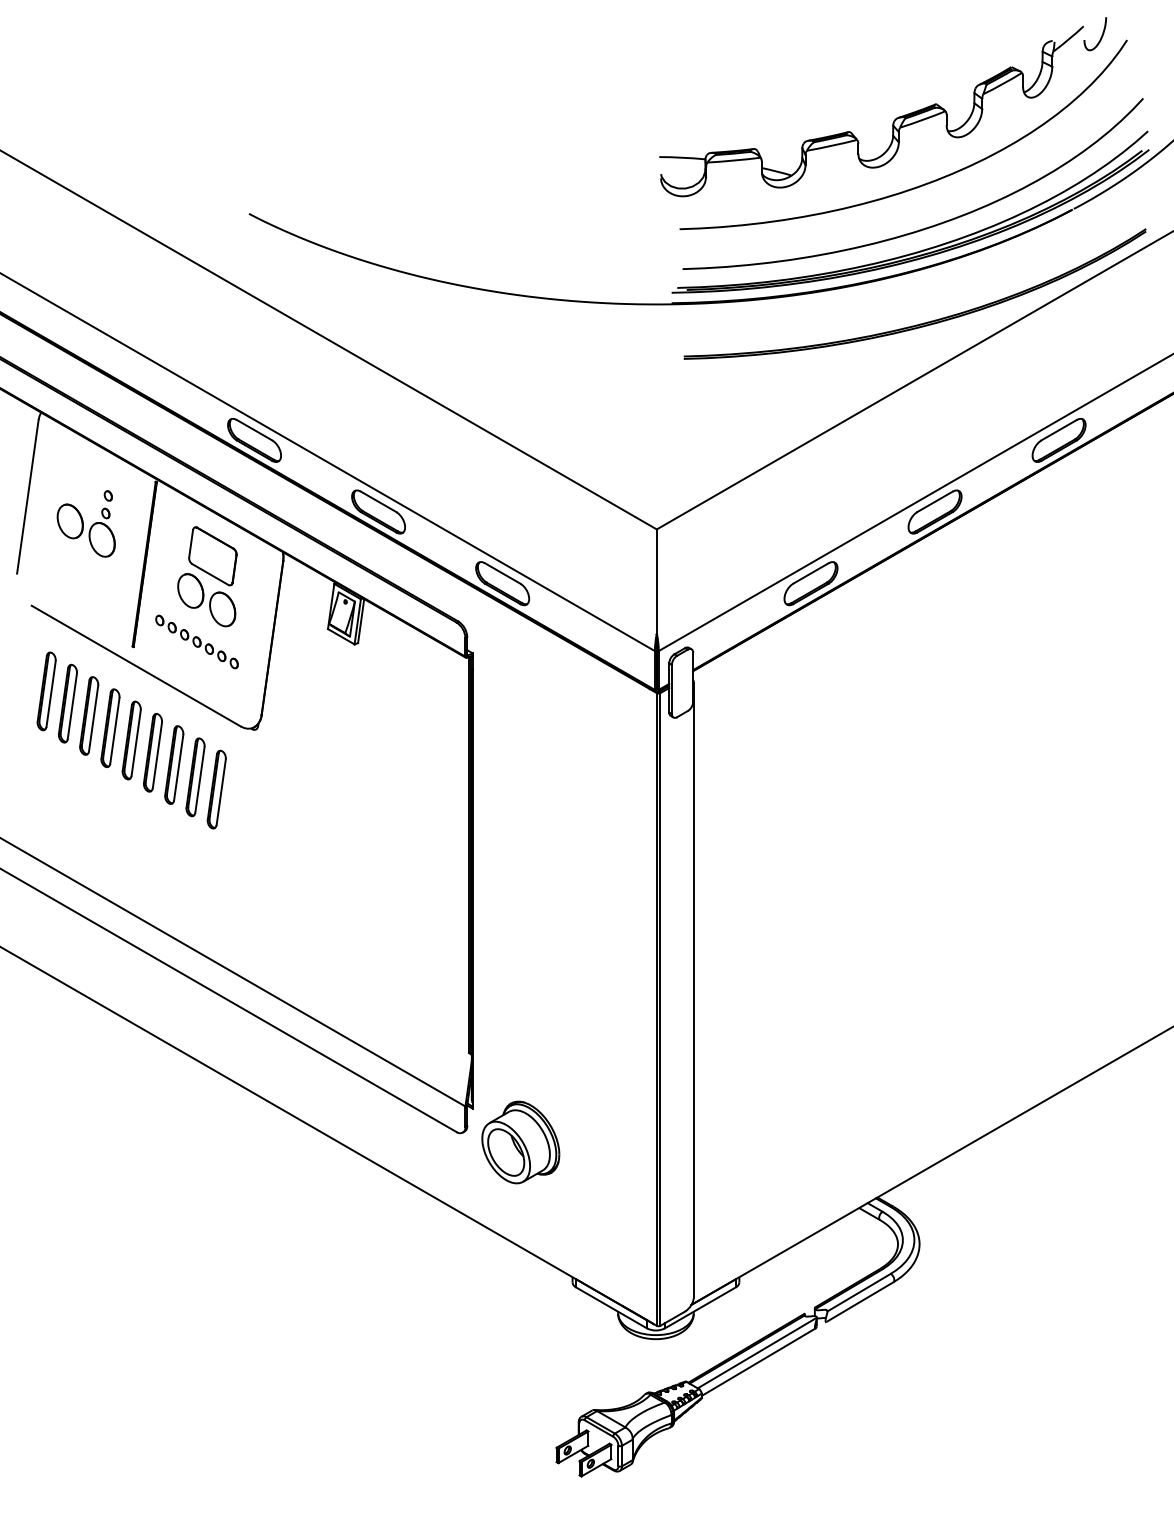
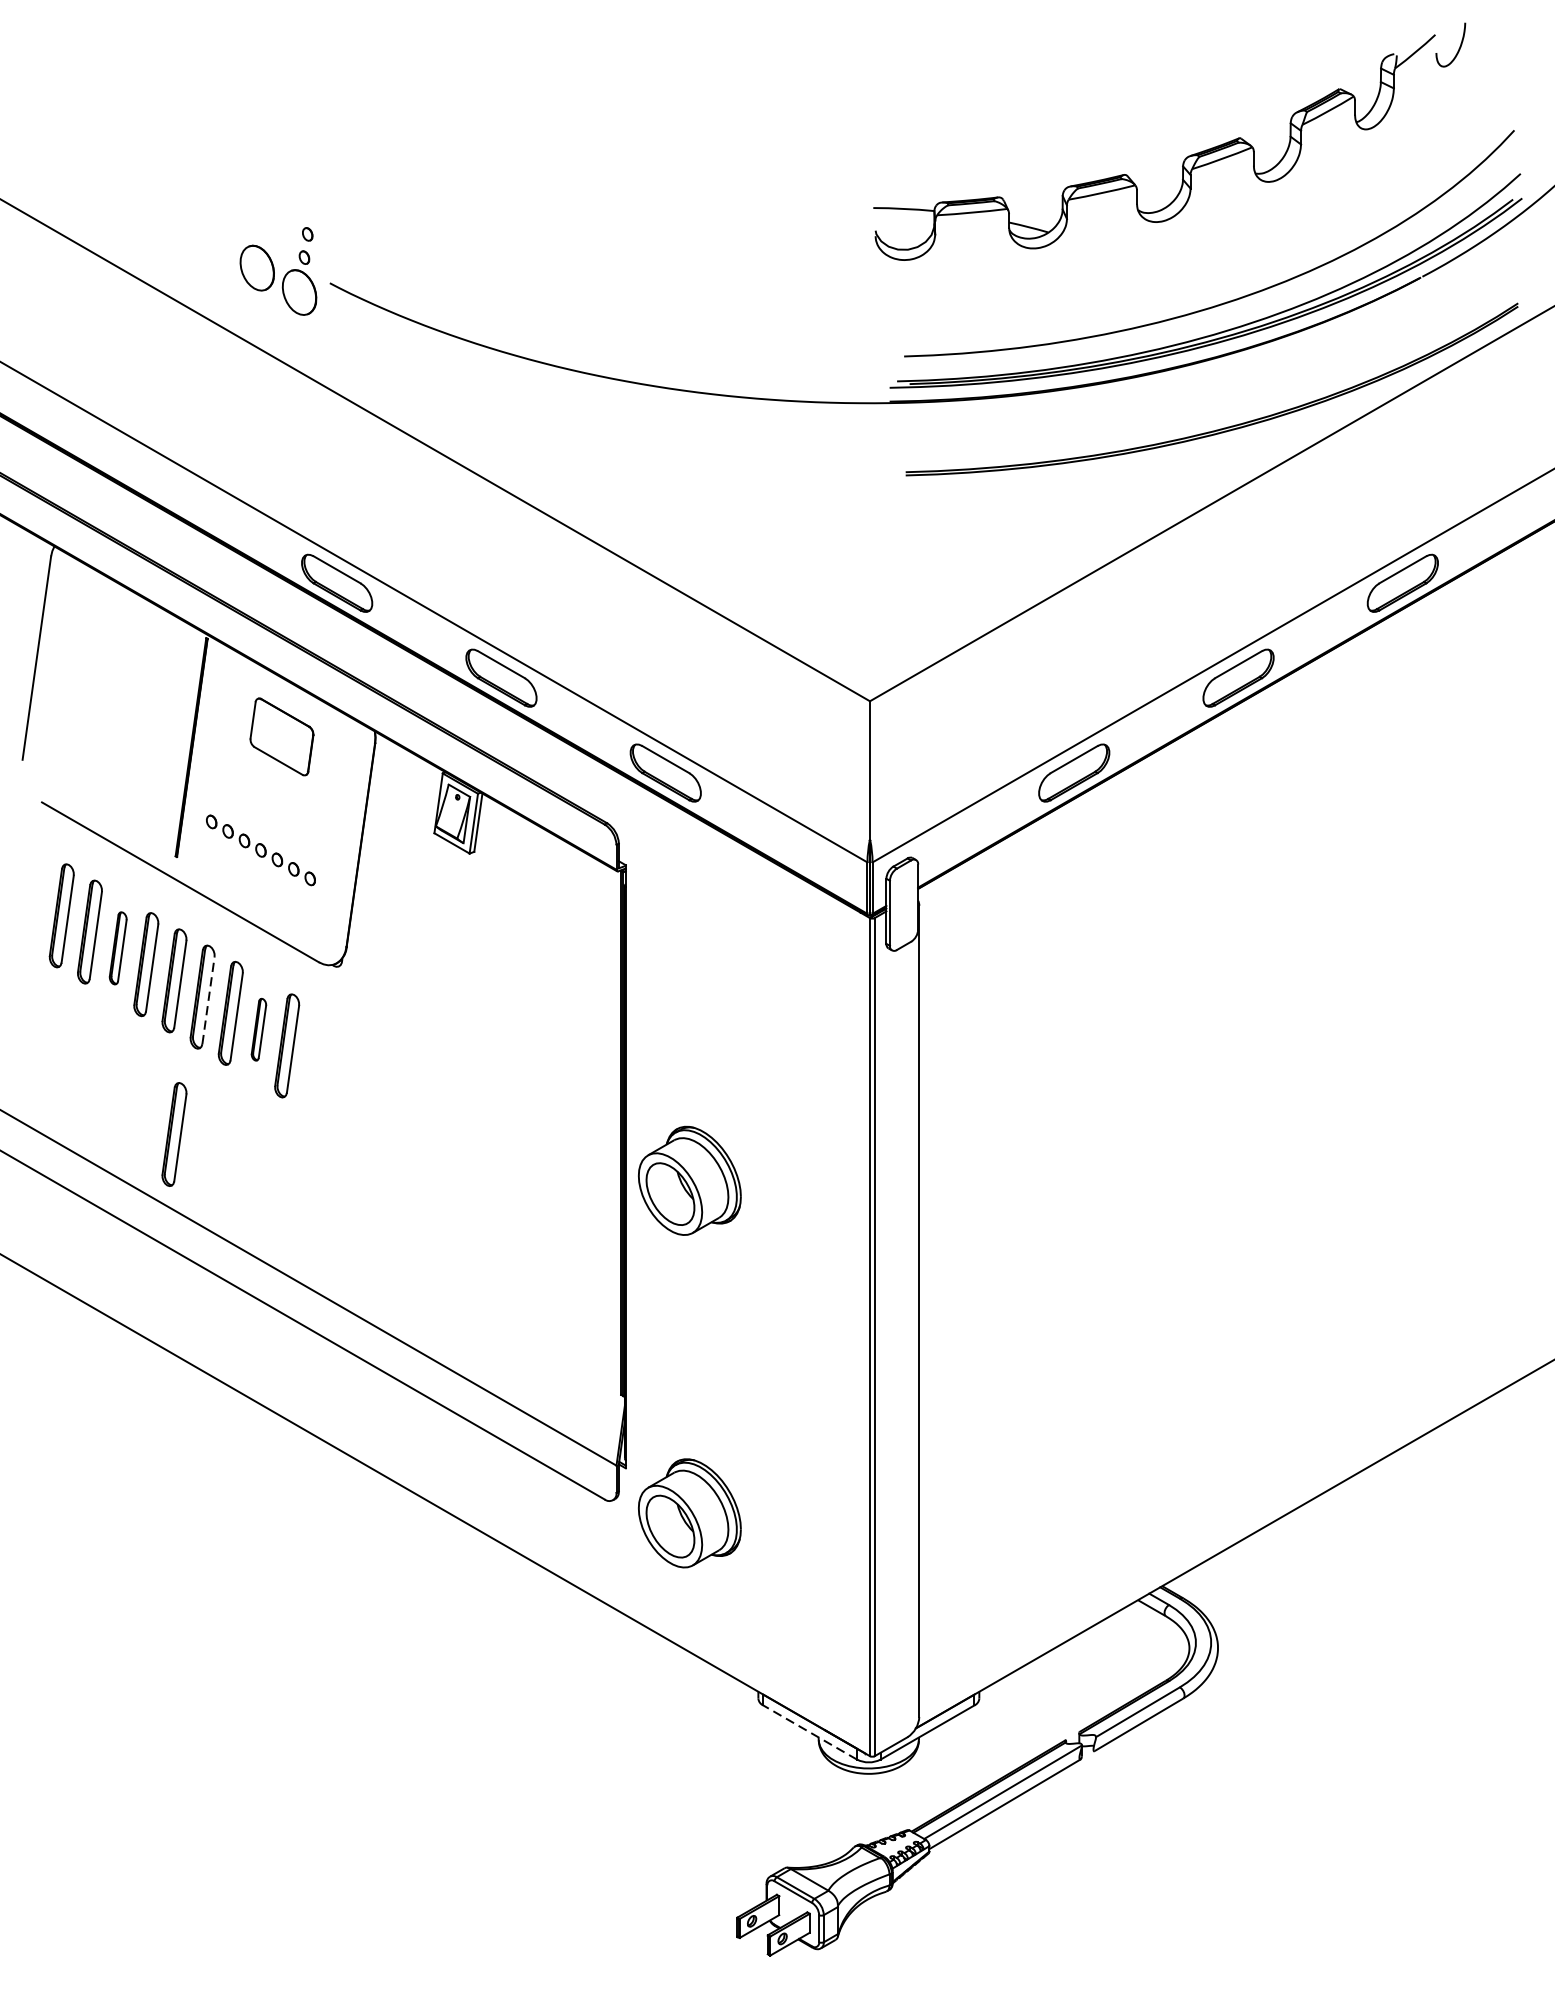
curve: (921, 184) -> (1220, 244), removed
part: (85, 523) -> (277, 270), moved
part: (206, 600) -> (273, 795), removed
part: (89, 715) -> (118, 947), size x0.7
line: (157, 754) -> (208, 999), solid -> dashed
part: (195, 777) -> (258, 1029), size x0.6
part: (131, 856) -> (174, 1134), added
part: (520, 891) -> (689, 1180), added
line: (611, 1307) -> (809, 1731), solid -> dashed

